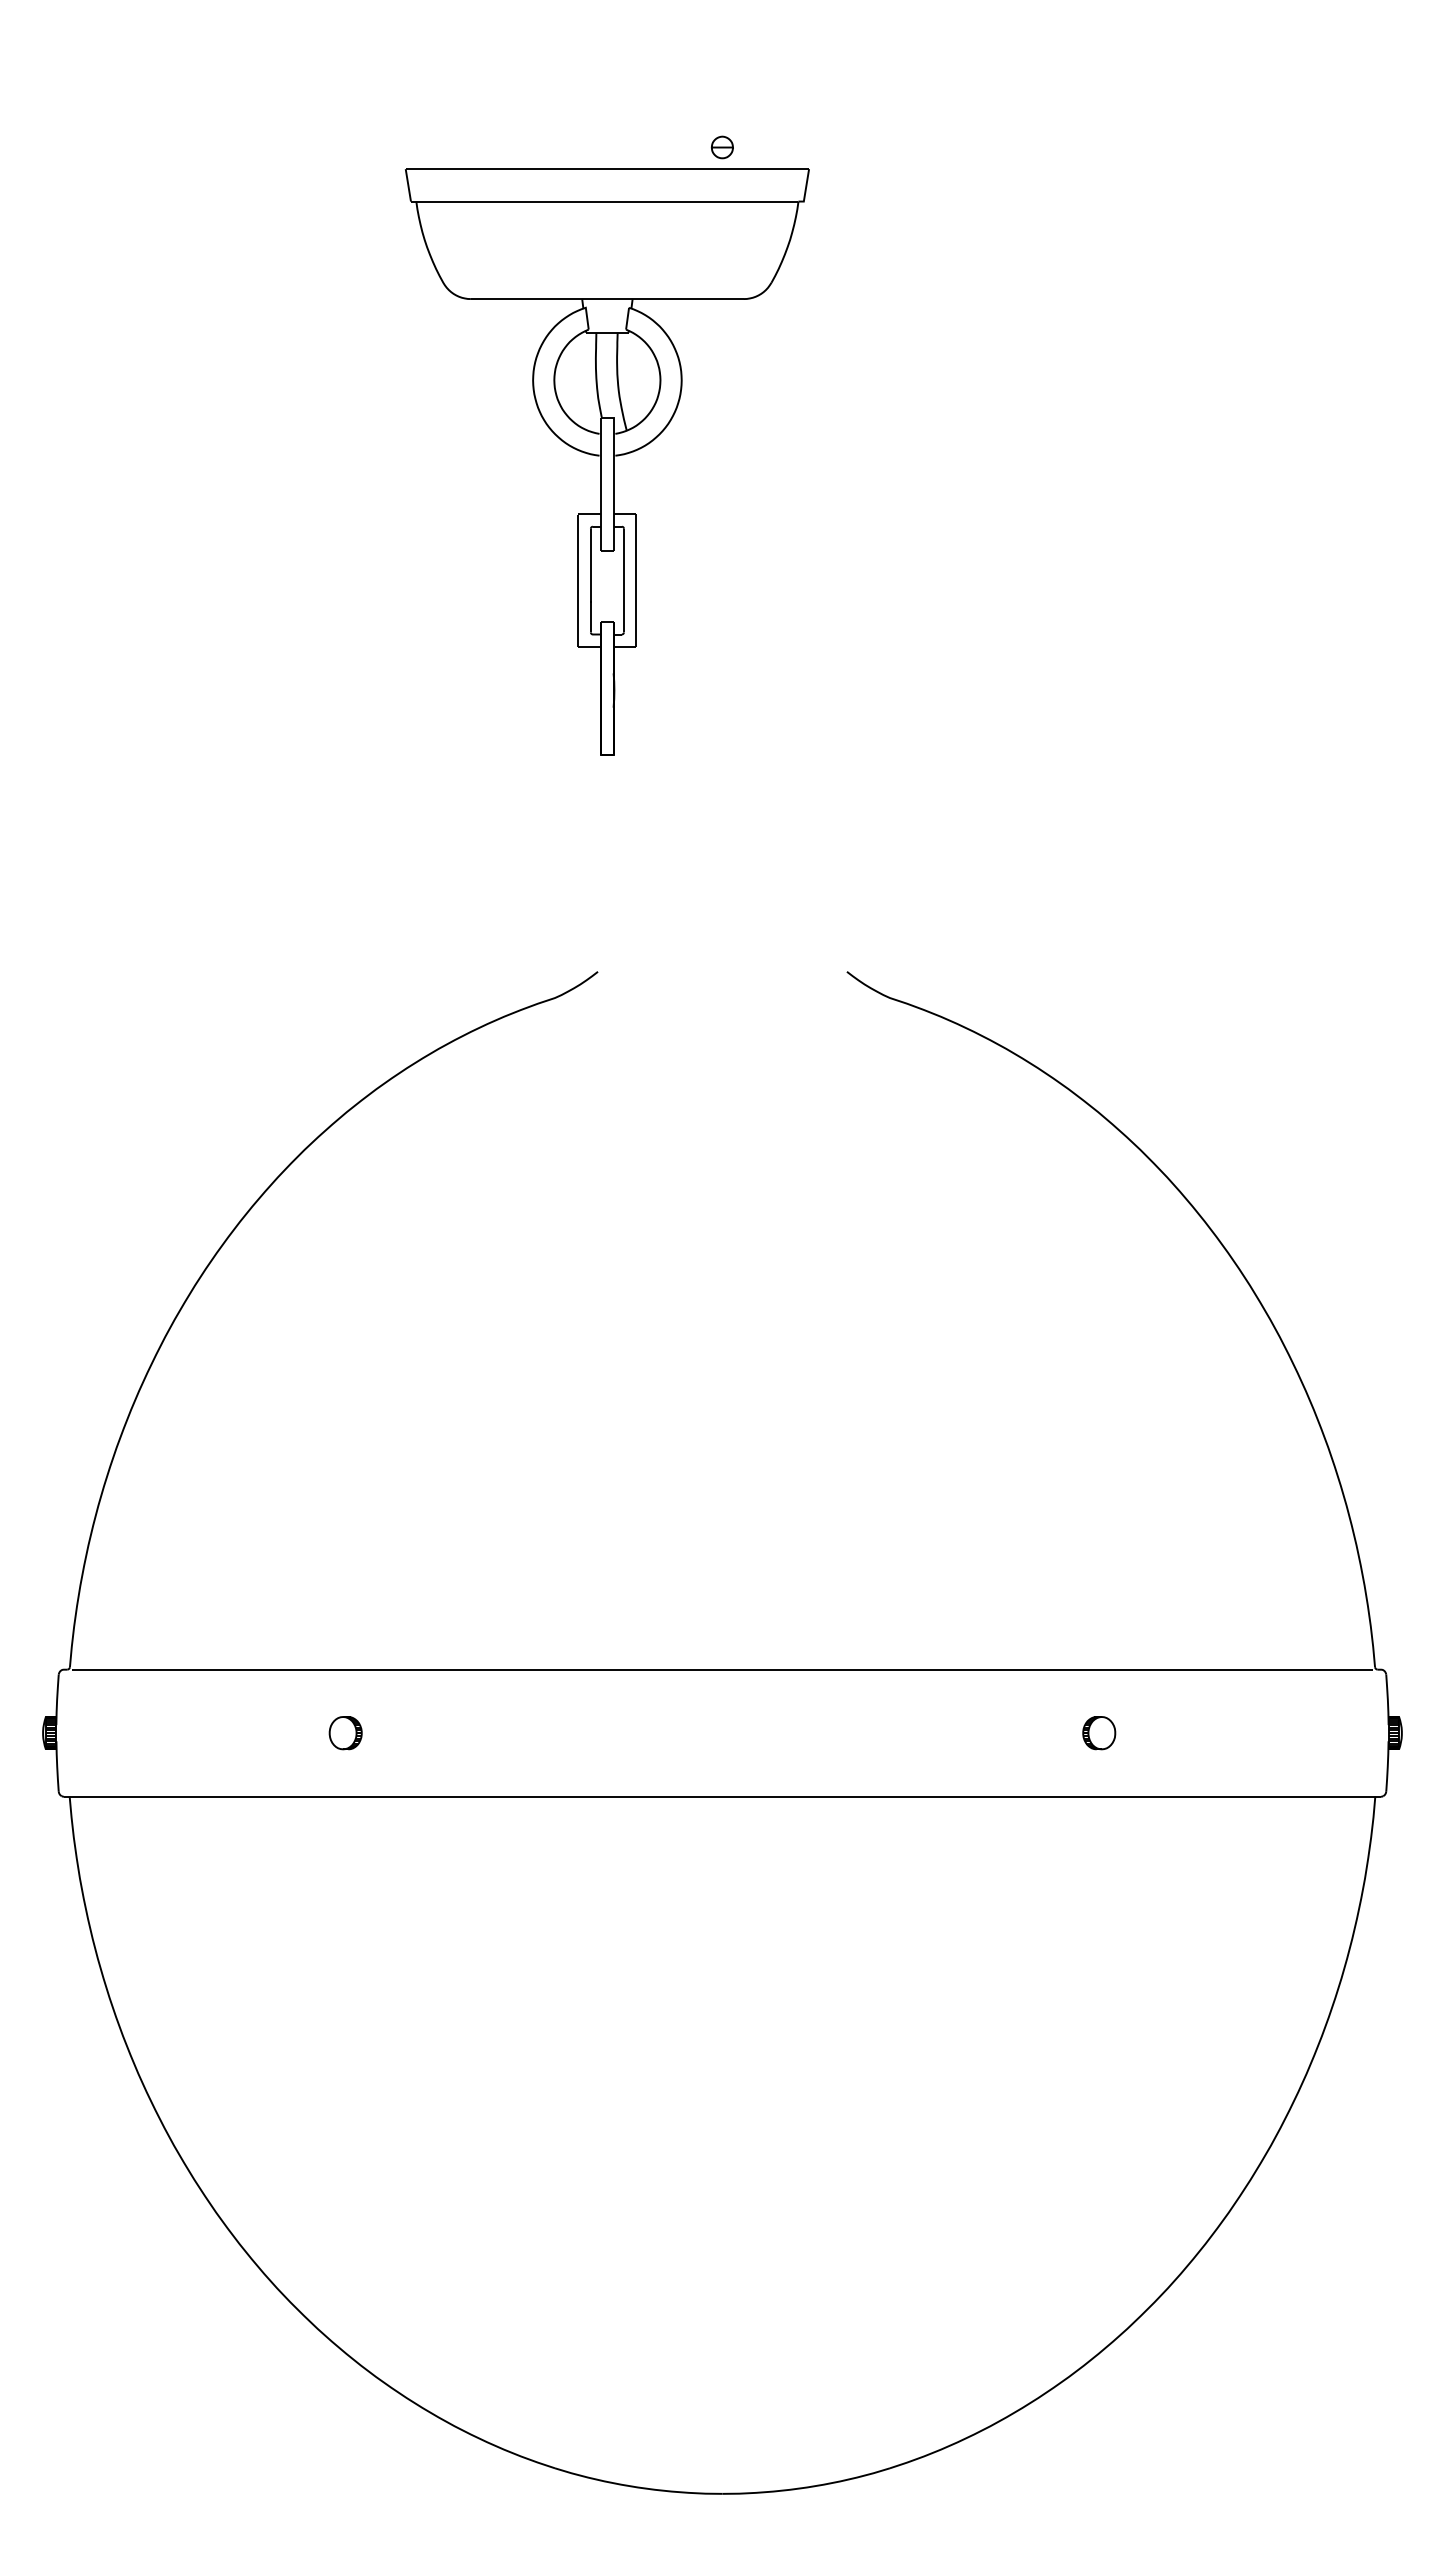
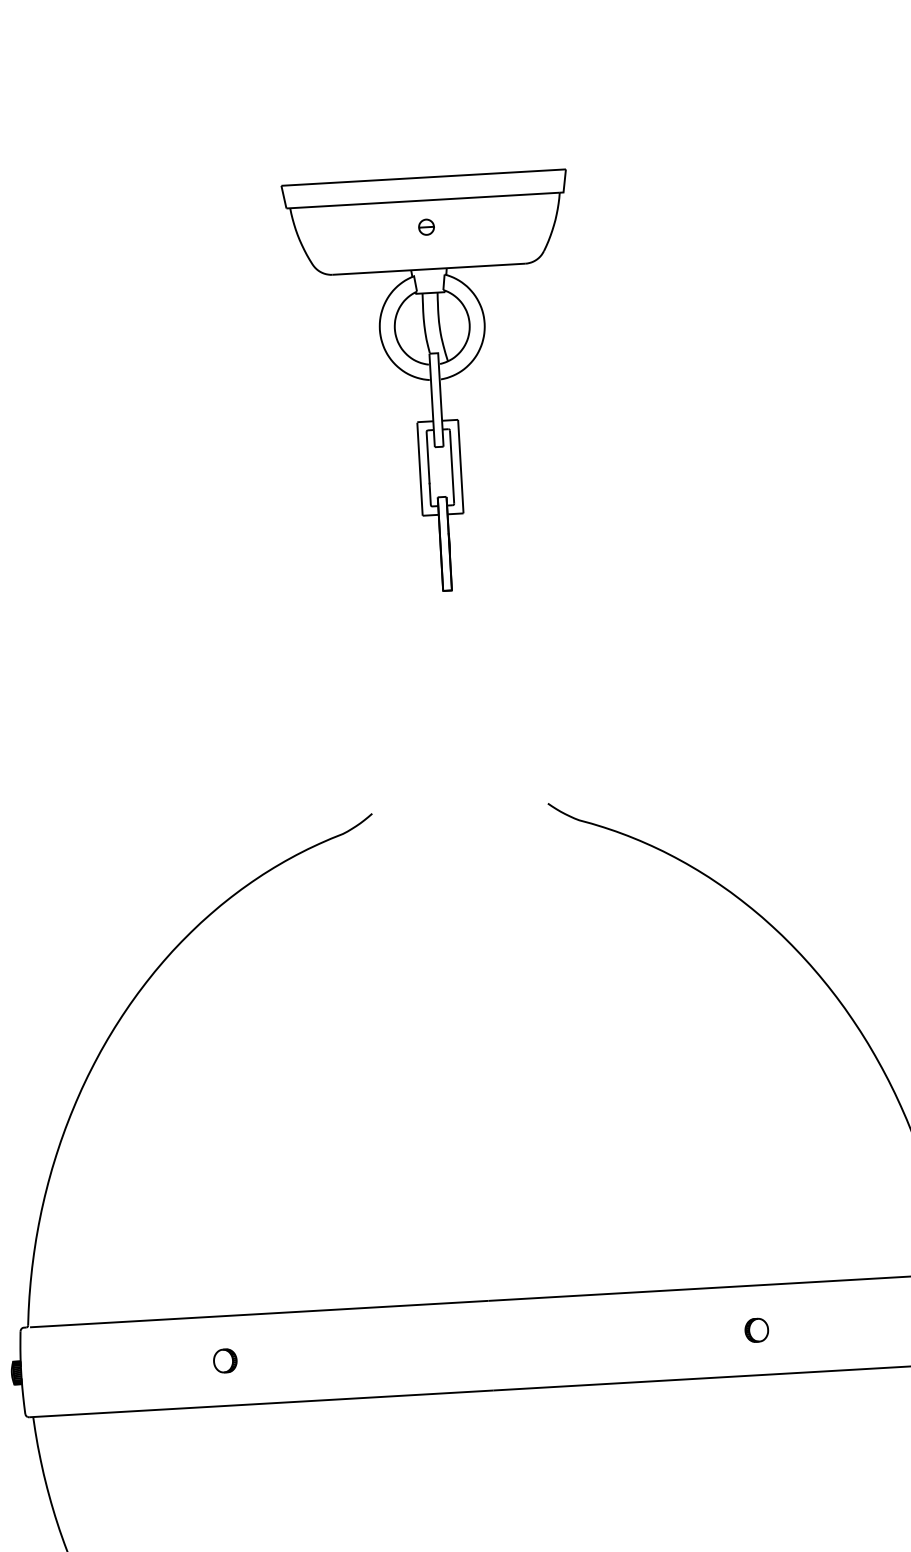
part: (606, 461) -> (434, 383), moved

